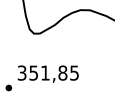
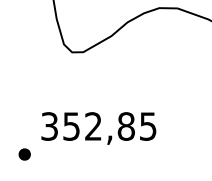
text: (45, 72) -> (93, 125), 351,85 -> 352,85

